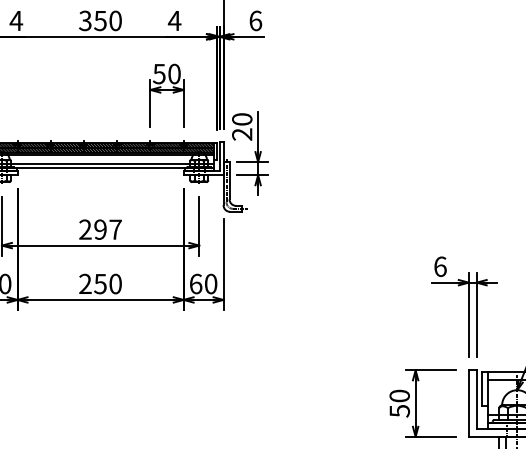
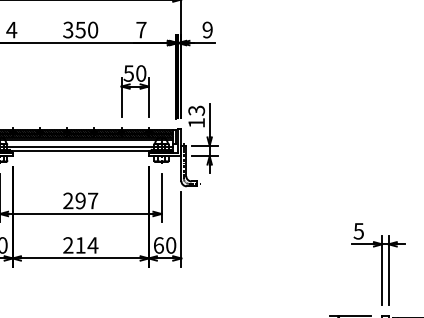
text: (174, 20) -> (141, 29), 4 -> 7
text: (255, 20) -> (207, 29), 6 -> 9
text: (242, 126) -> (196, 116), 20 -> 13
text: (439, 266) -> (358, 231), 6 -> 5
text: (108, 283) -> (87, 245), 250 -> 214

